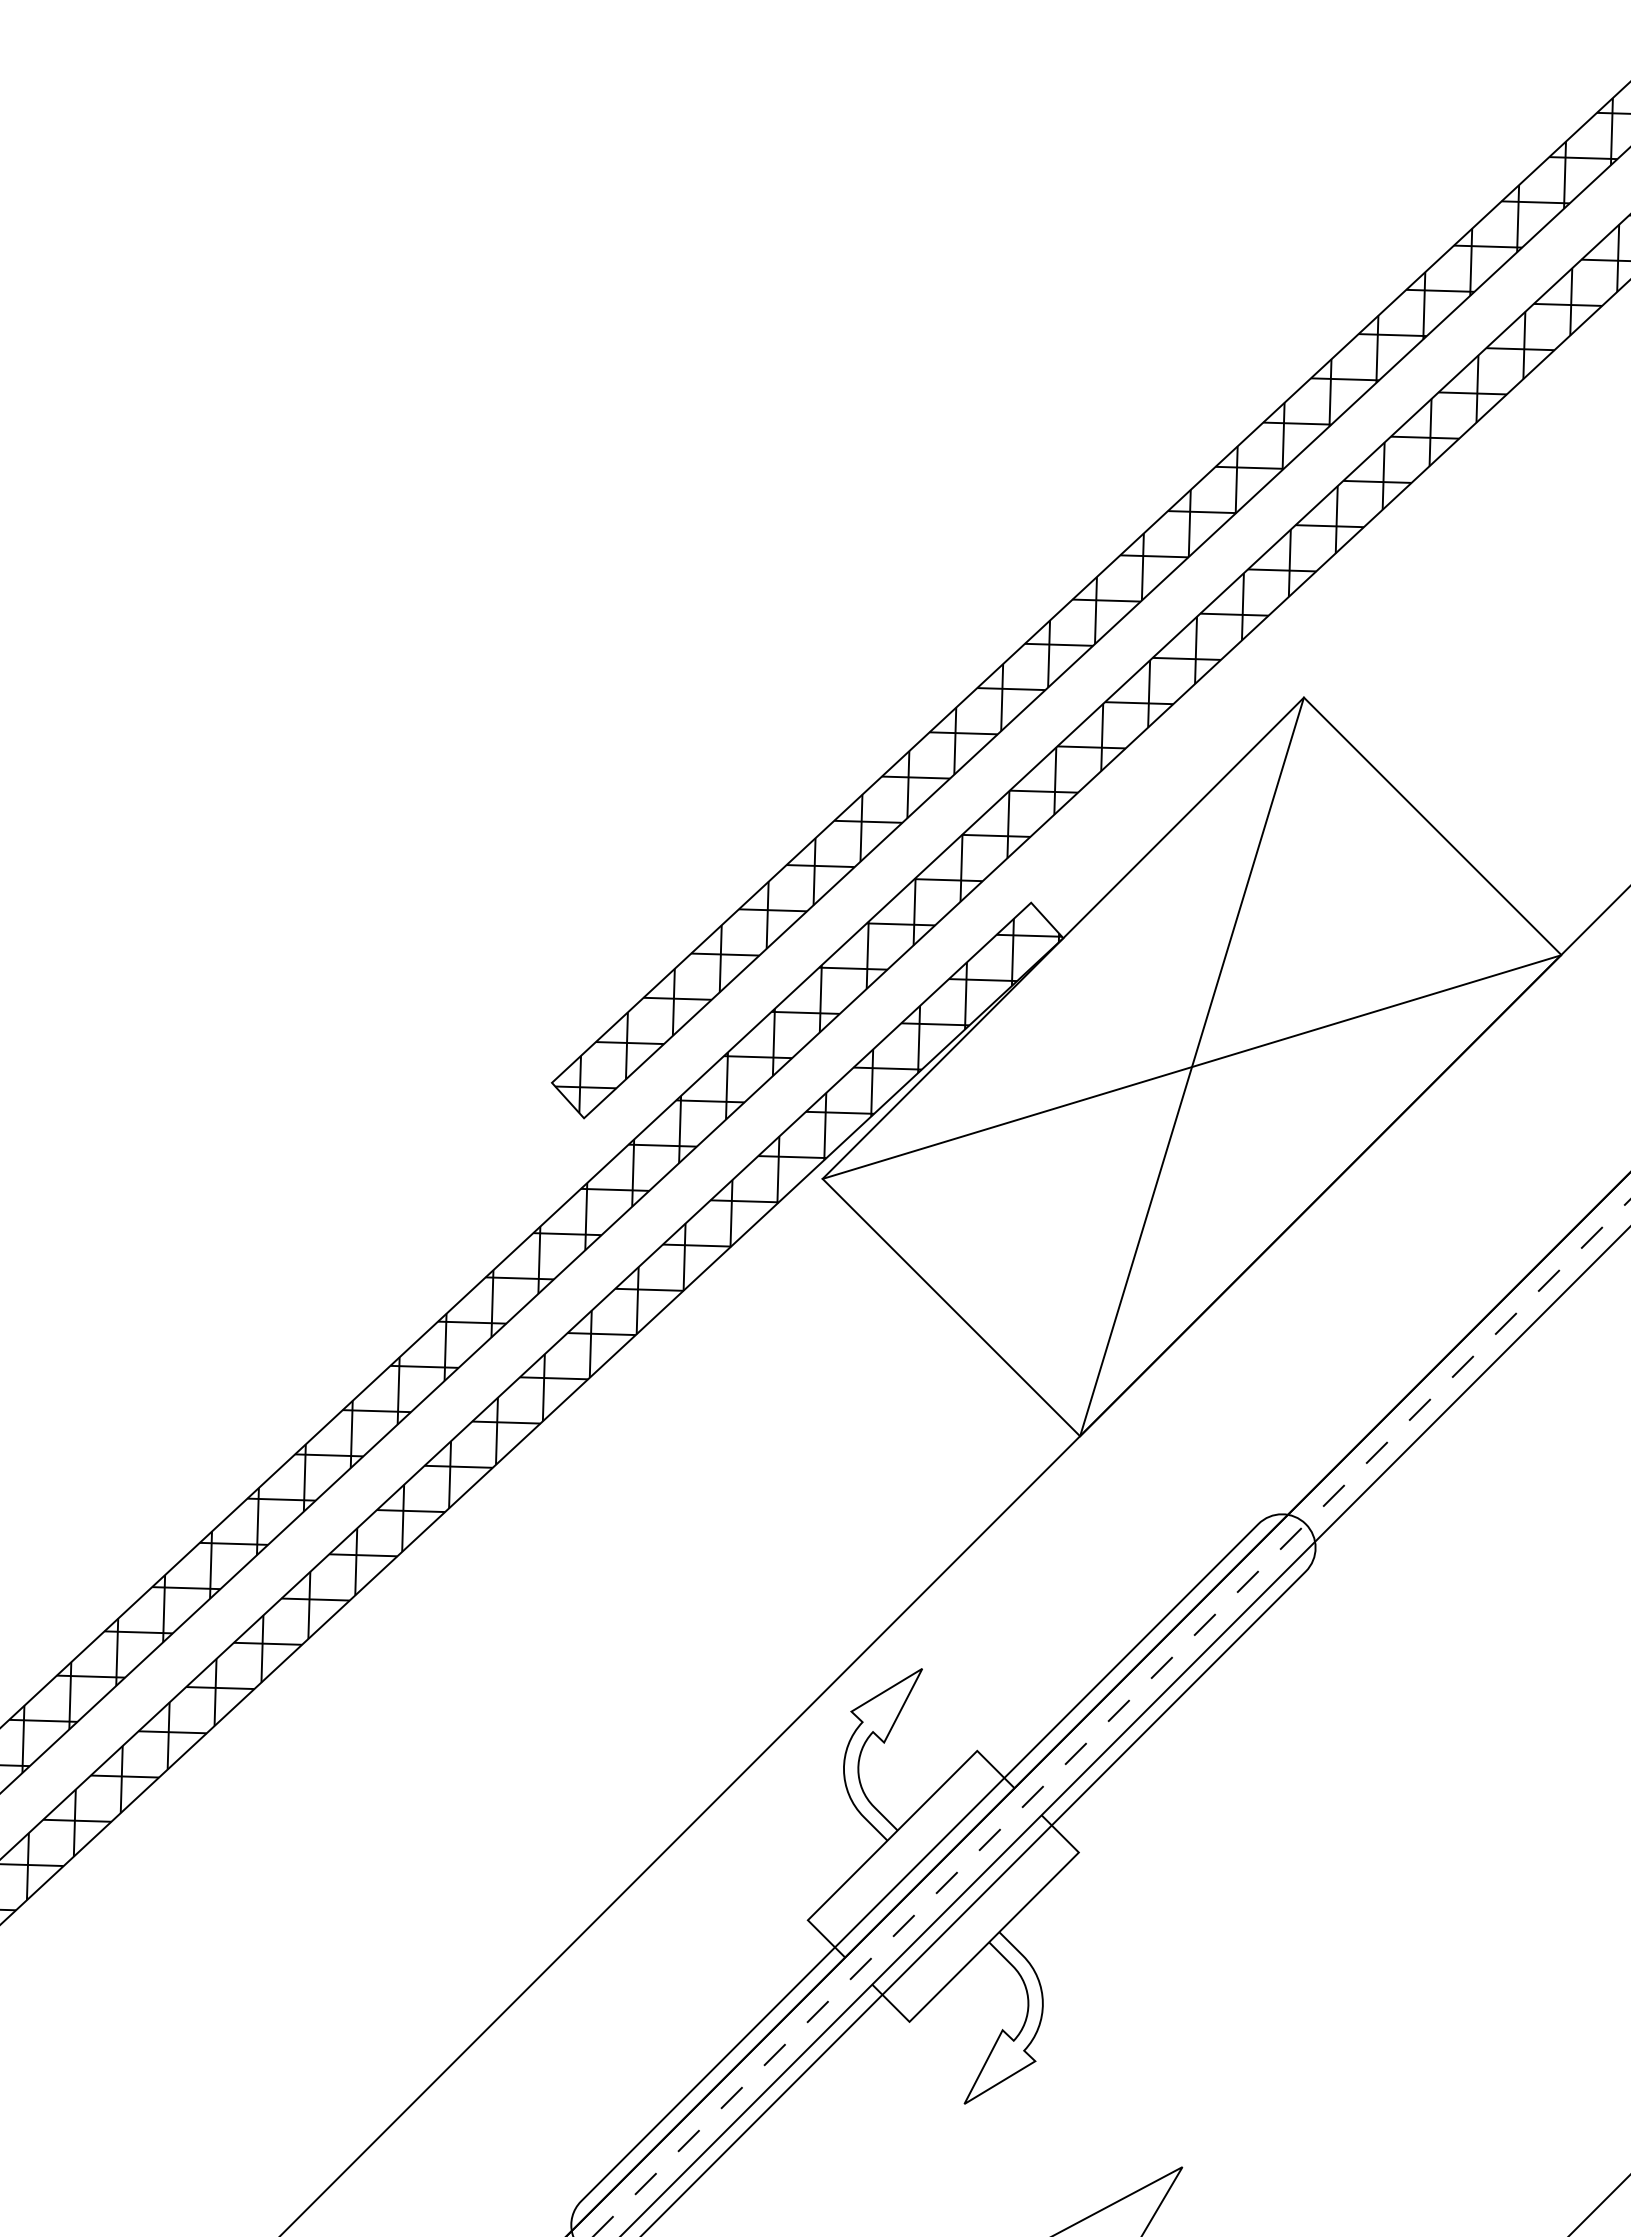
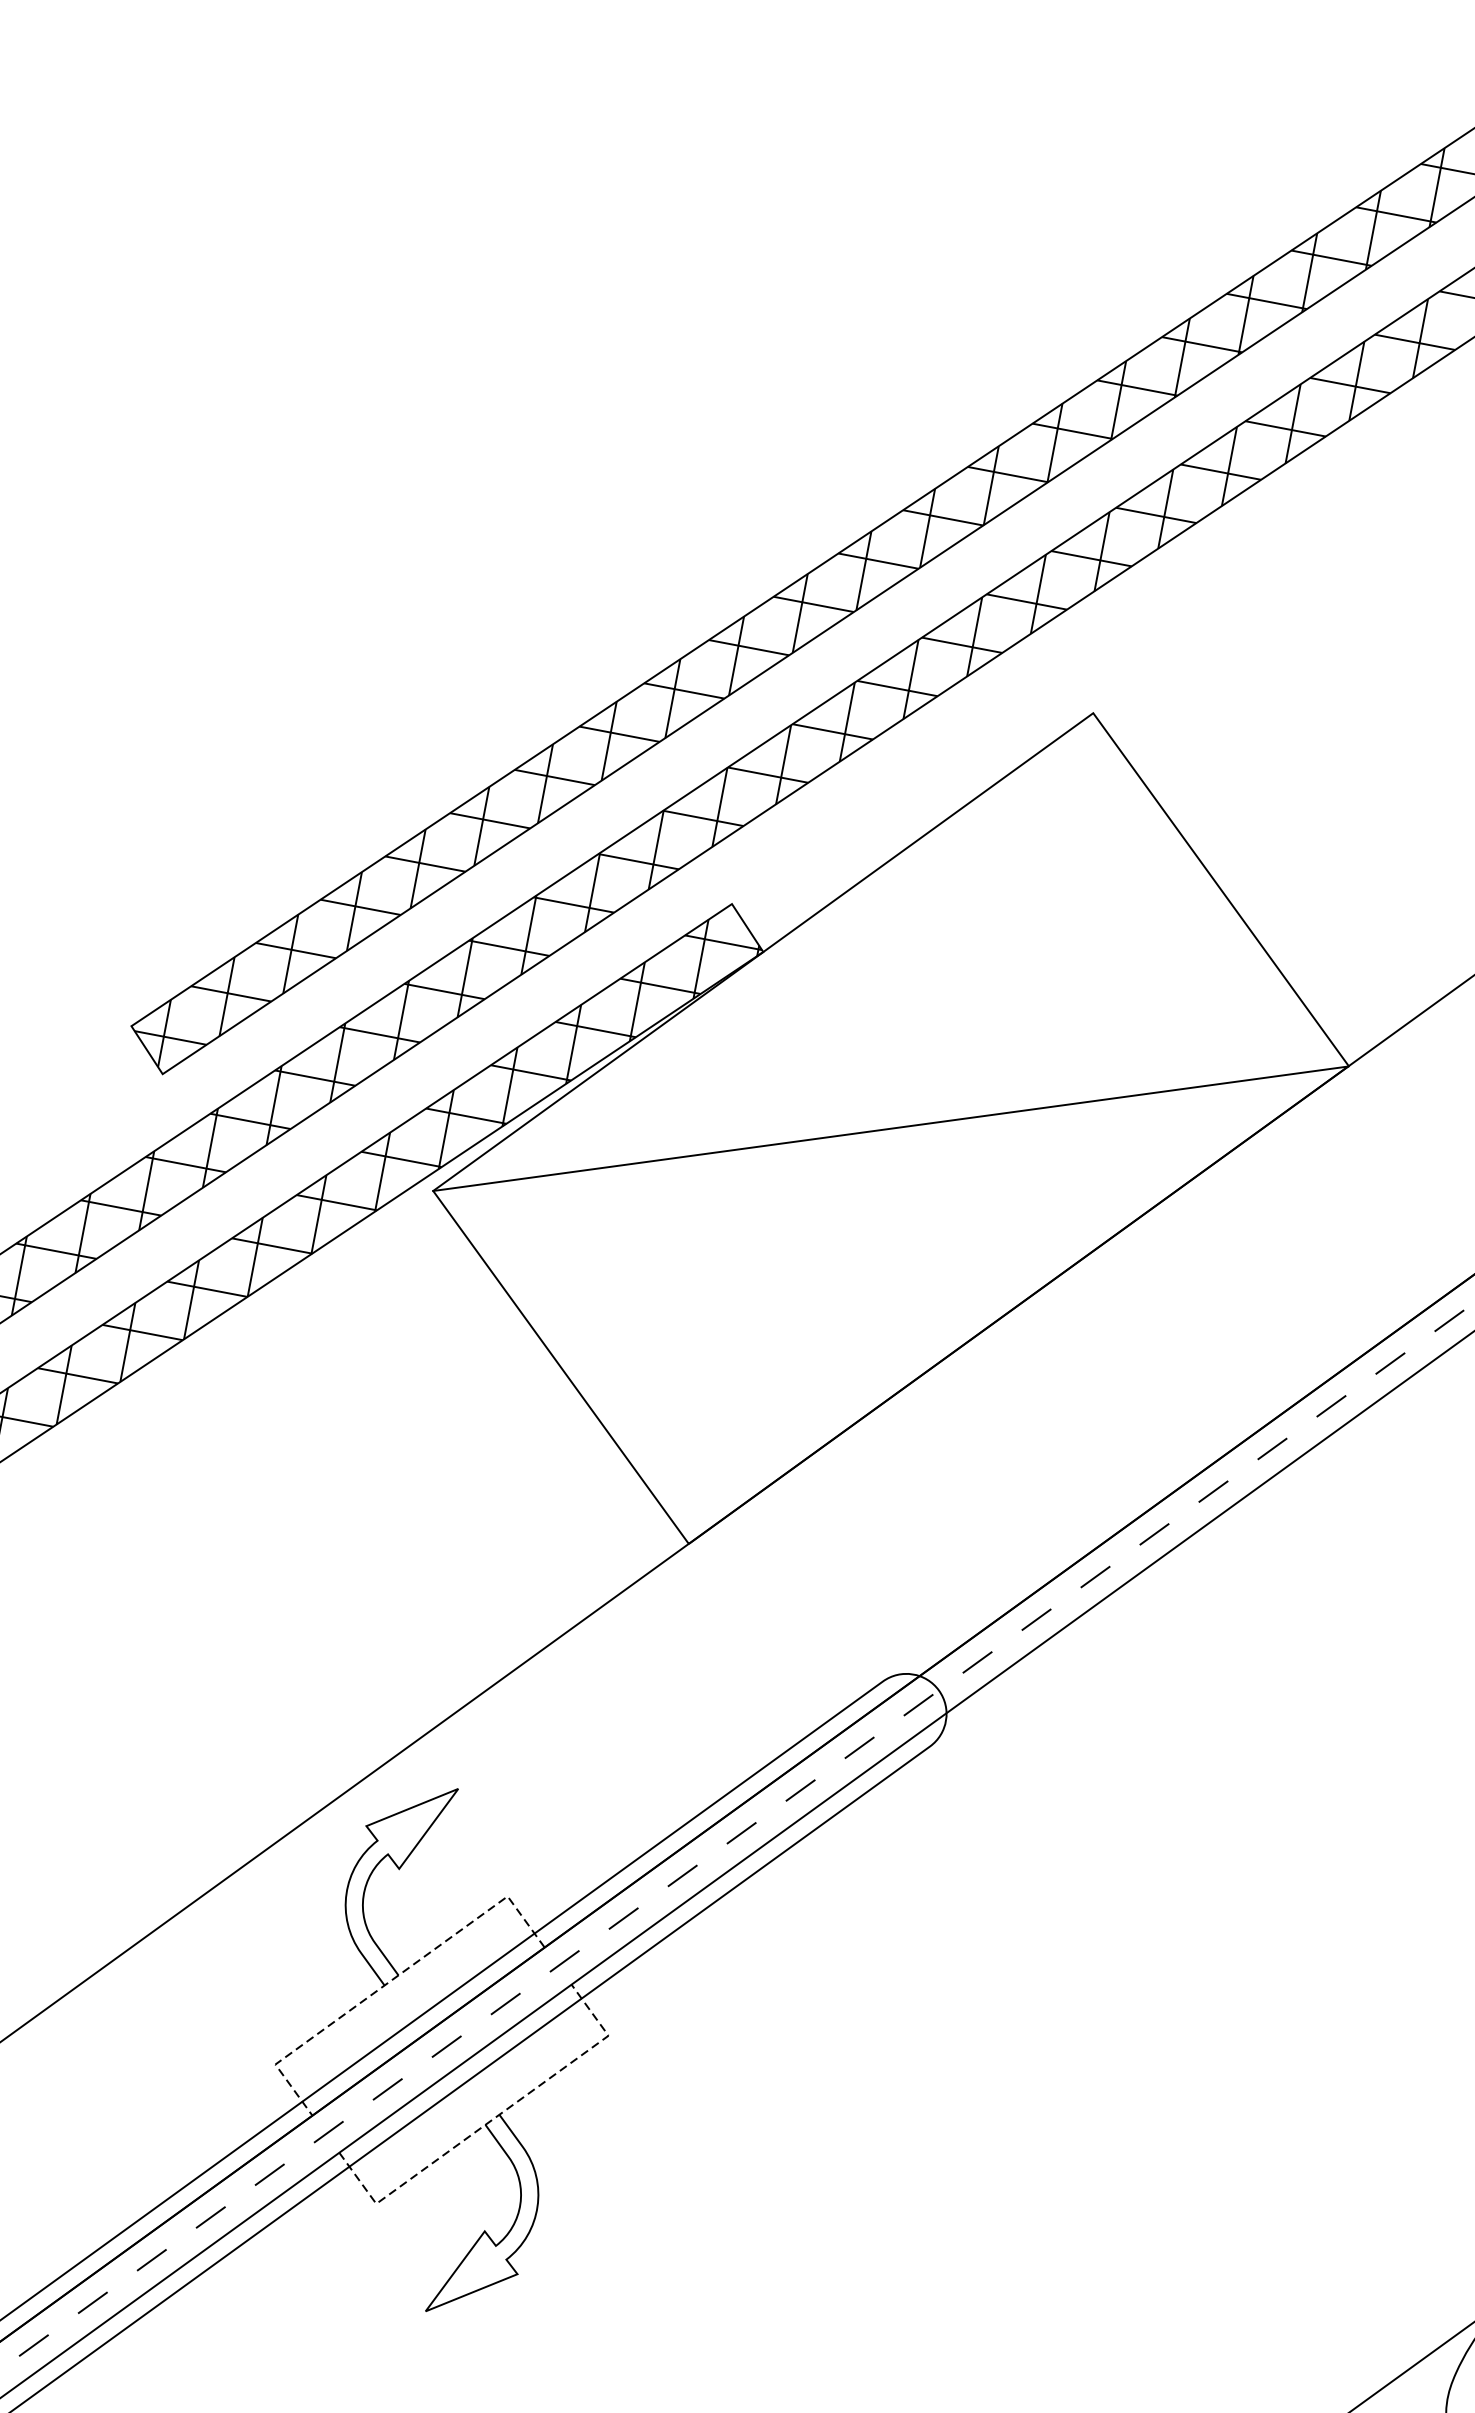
line: (1191, 1066) -> (890, 1127), removed
line: (892, 1835) -> (391, 1980), solid -> dashed
line: (994, 1937) -> (492, 2120), solid -> dashed

